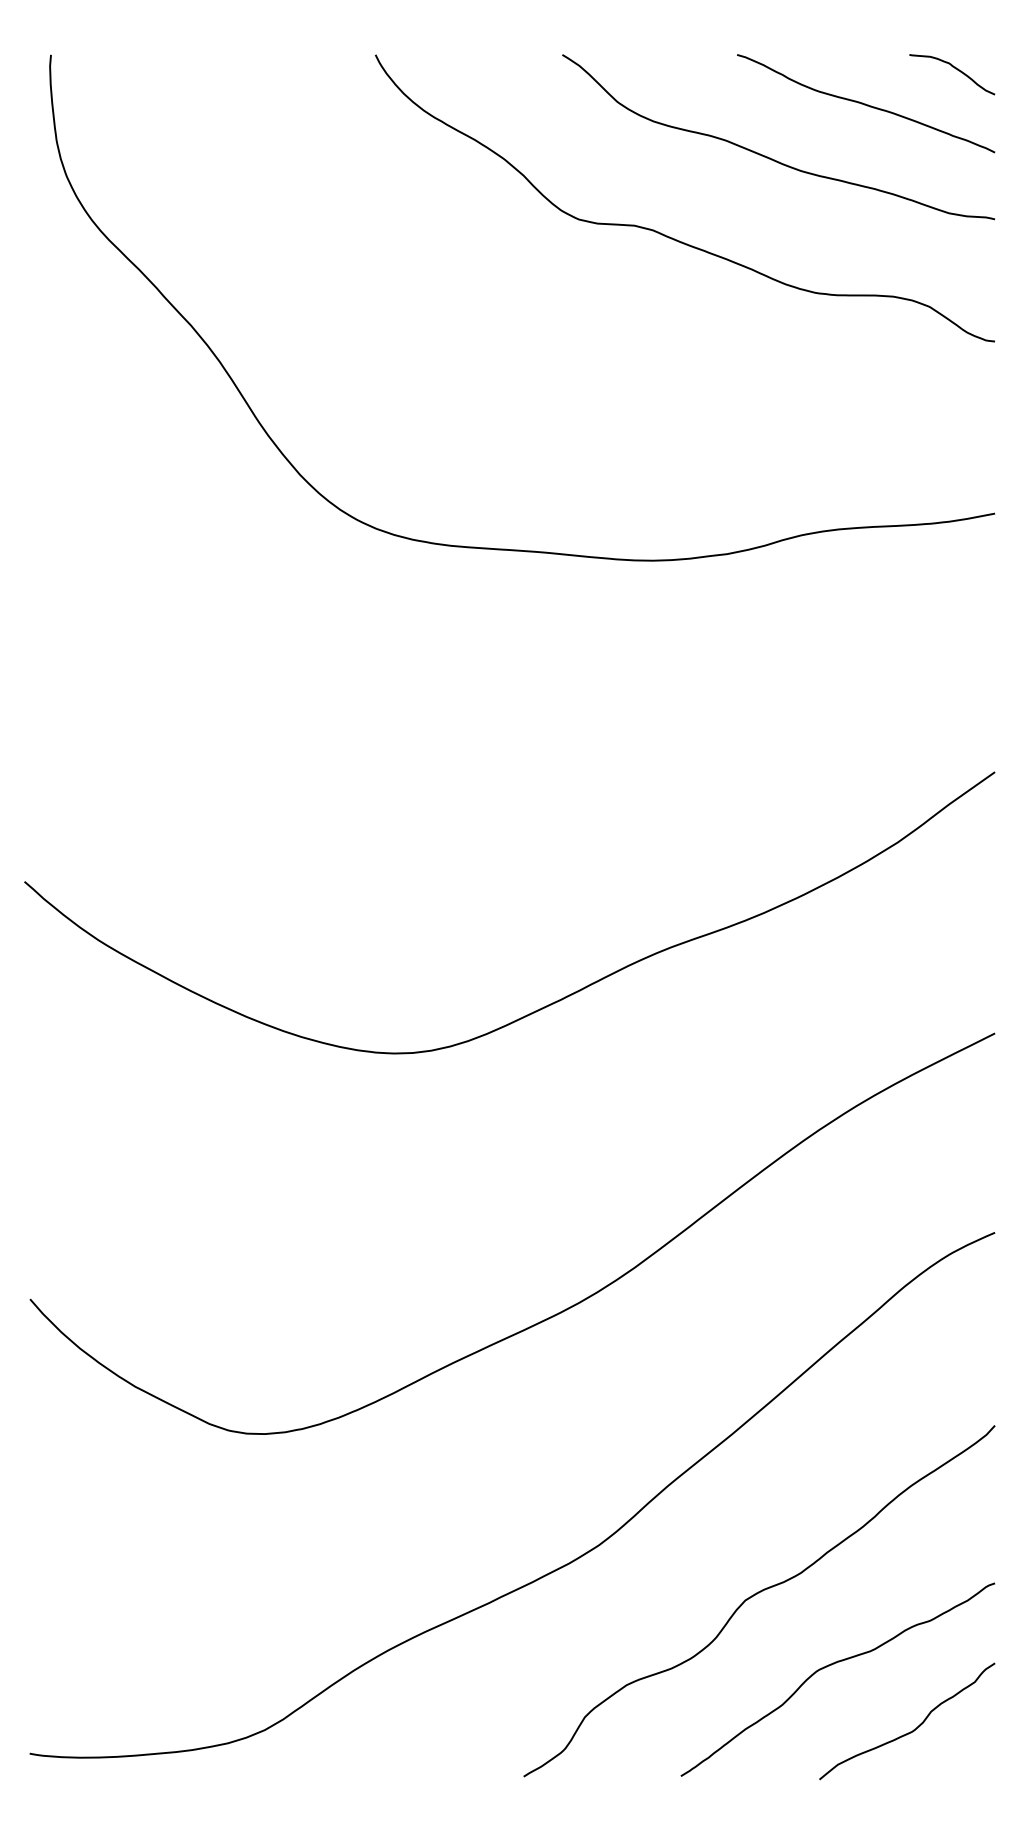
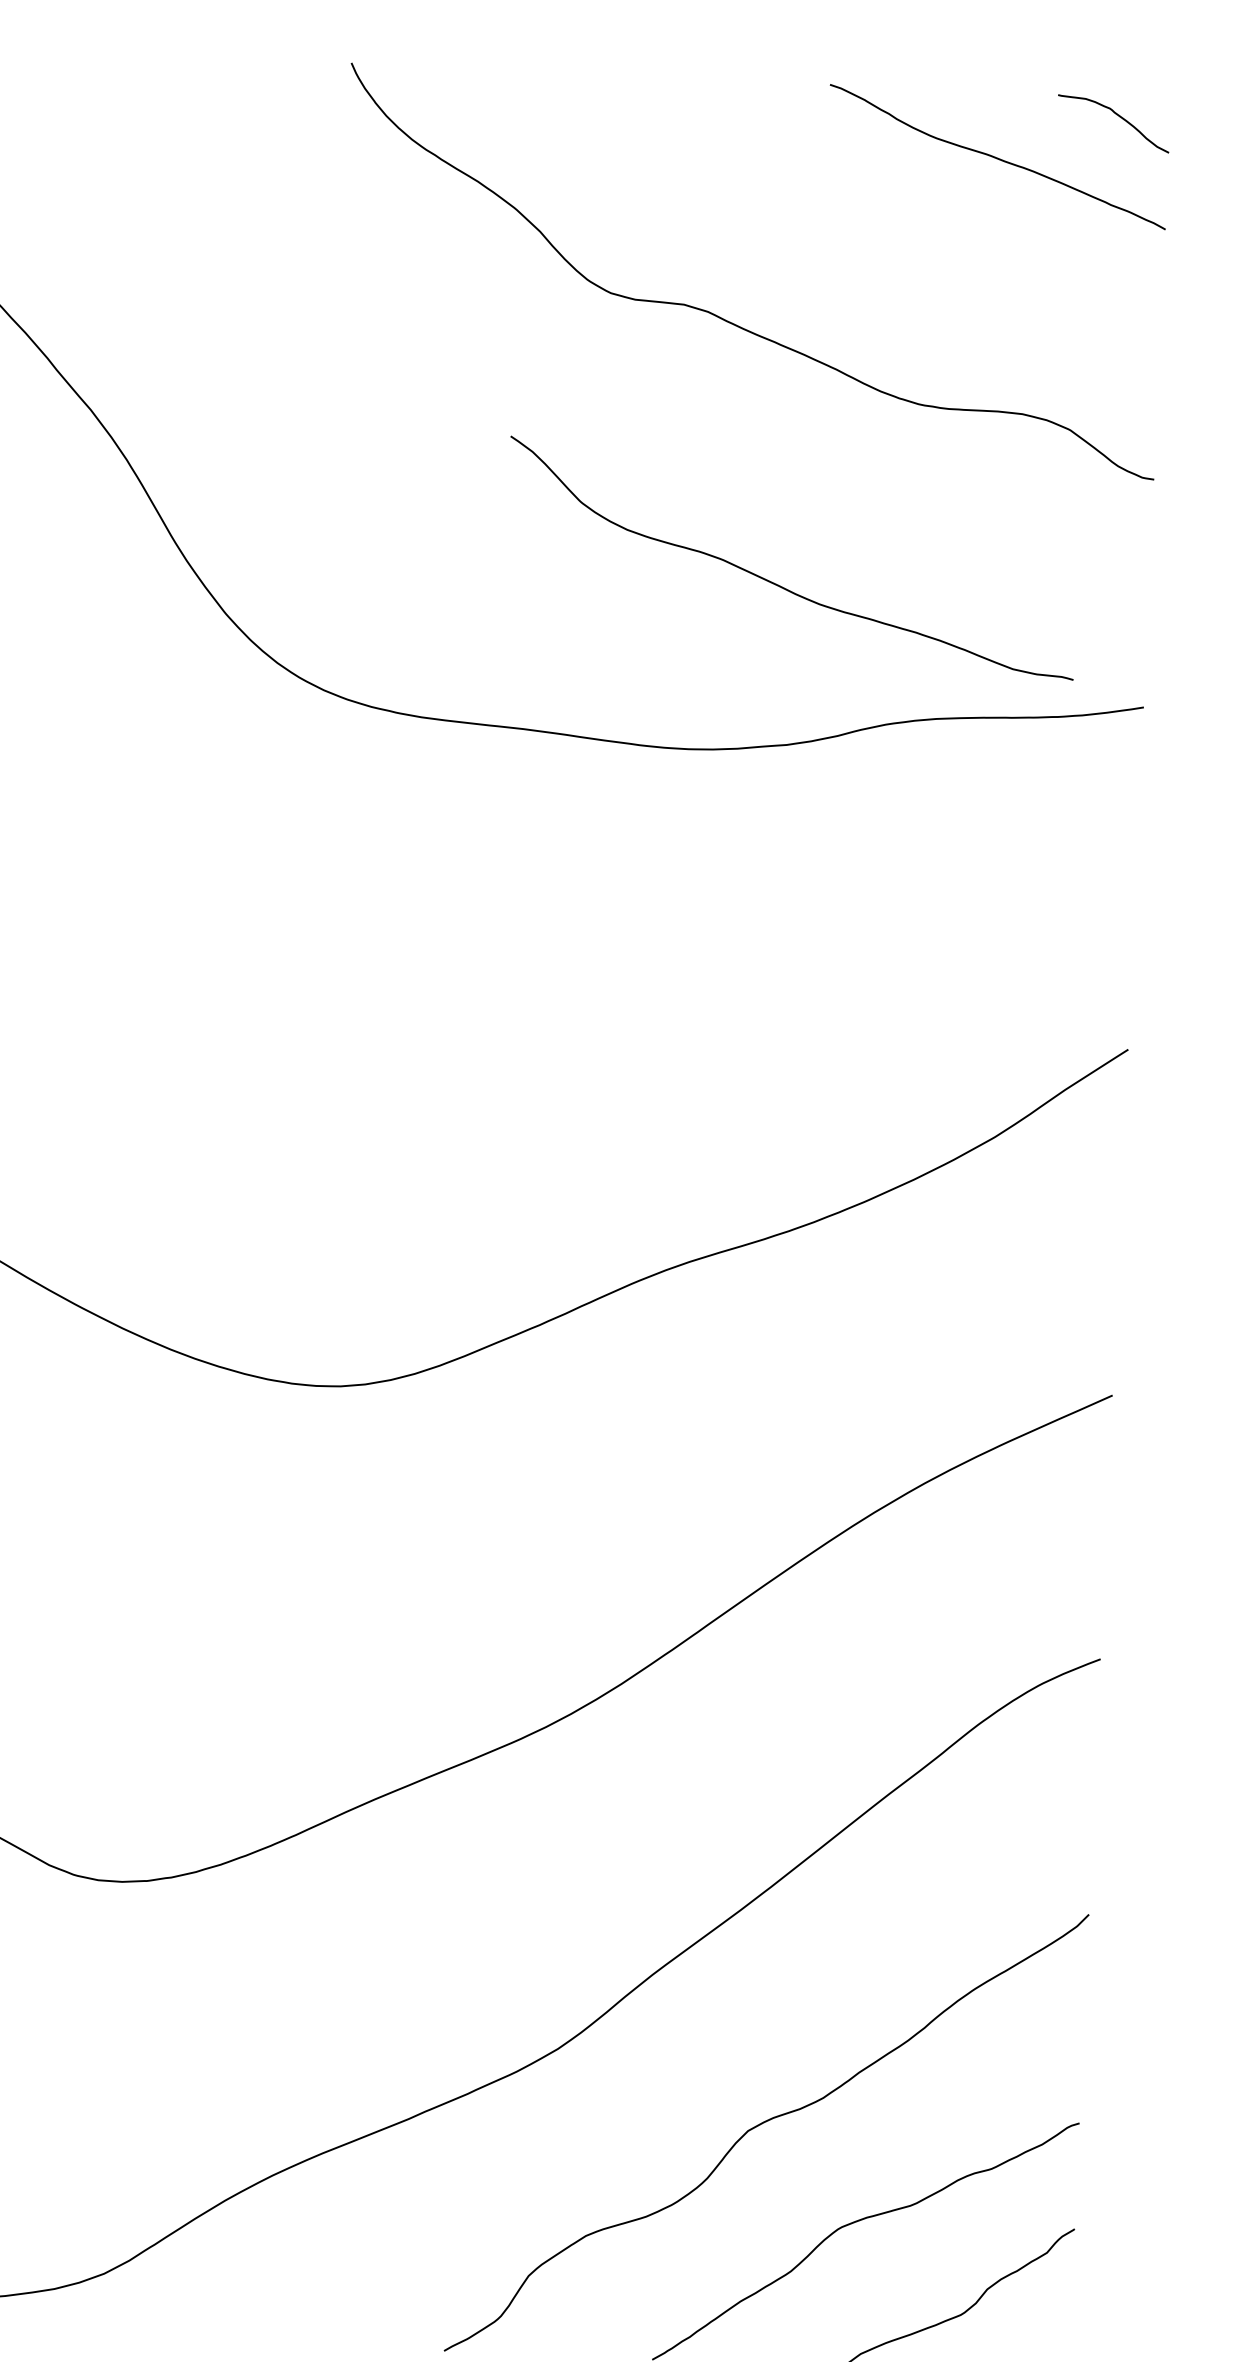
curve: (770, 157) -> (780, 584), moved

